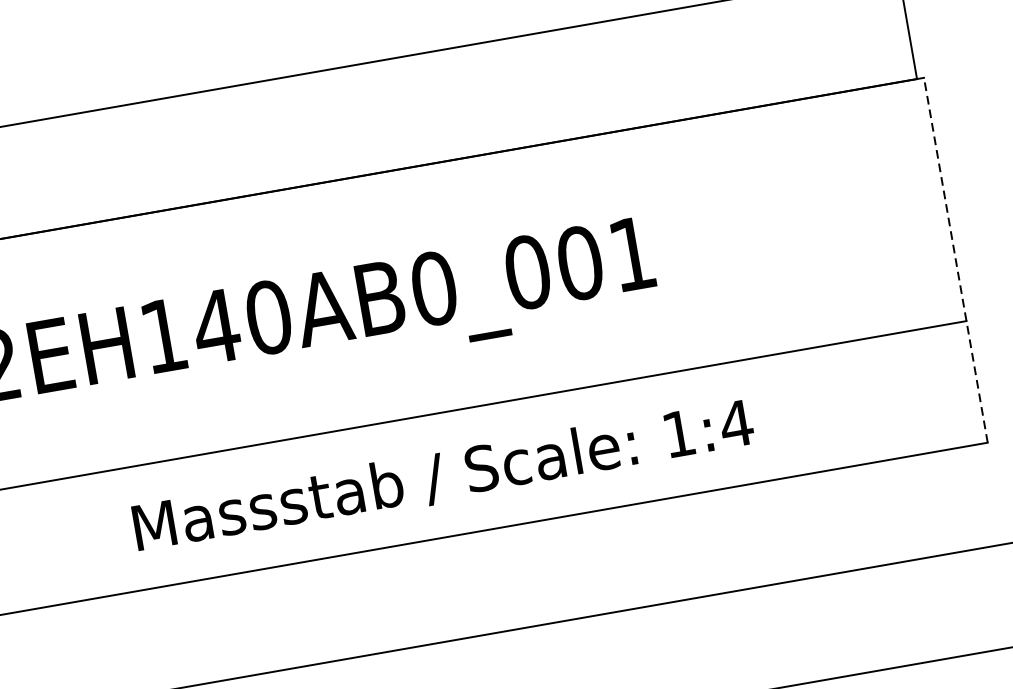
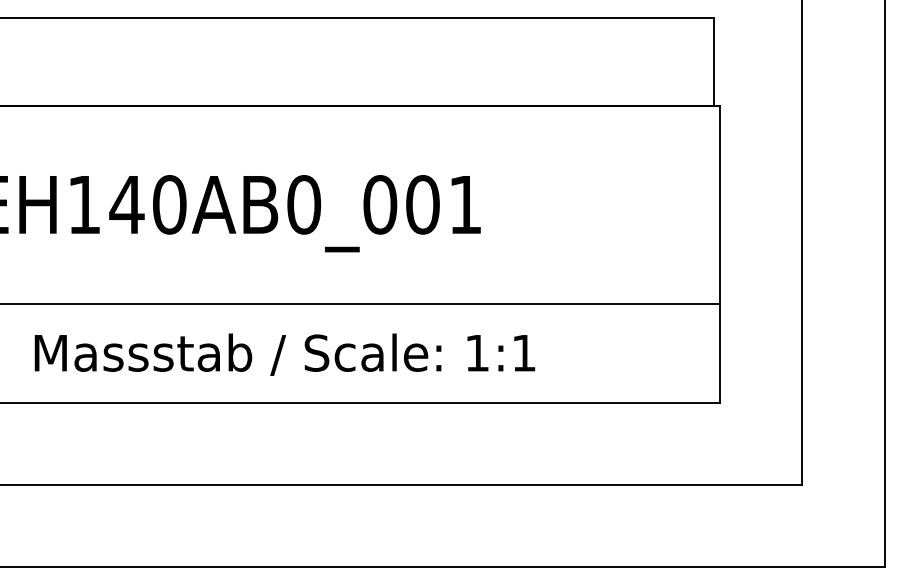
line: (955, 259) -> (719, 253), dashed -> solid
text: (735, 424) -> (523, 353), 1:4 -> 1:1

